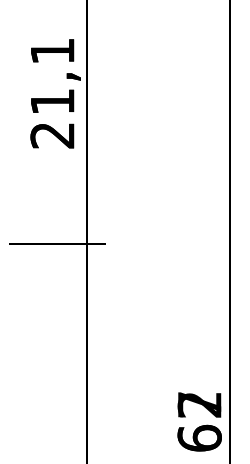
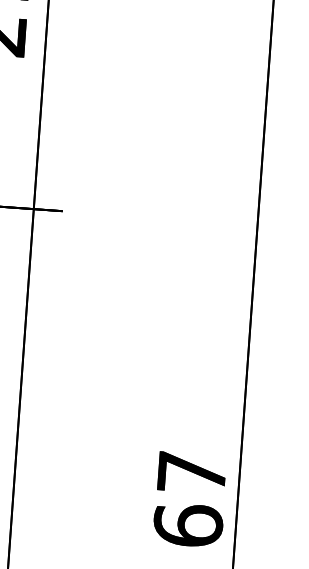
text: (199, 404) -> (191, 472), 62 -> 67

